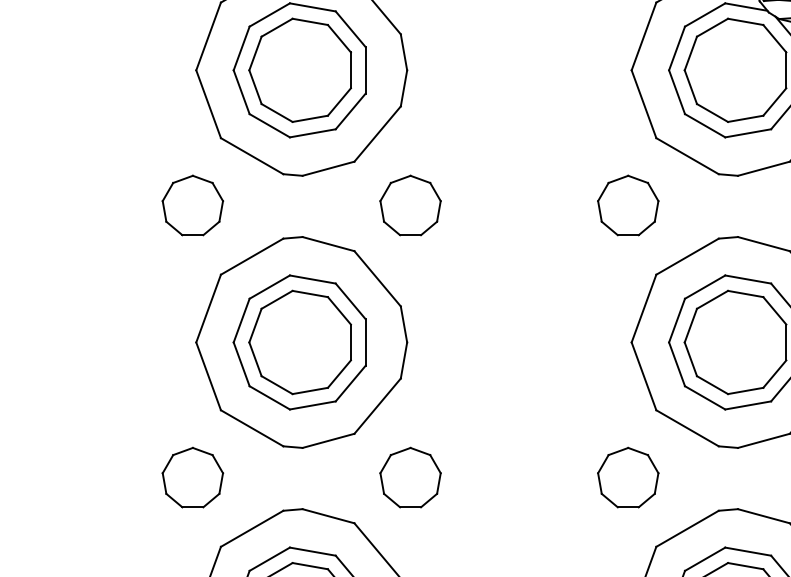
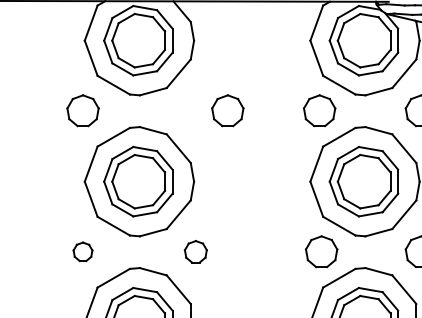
part: (409, 205) -> (227, 110), moved
part: (628, 205) -> (319, 110), moved
part: (191, 477) -> (82, 251), size x0.6
part: (409, 477) -> (195, 251), size x0.7
part: (628, 477) -> (321, 251), moved

